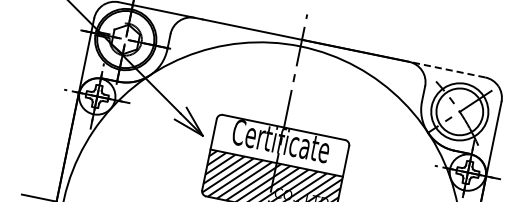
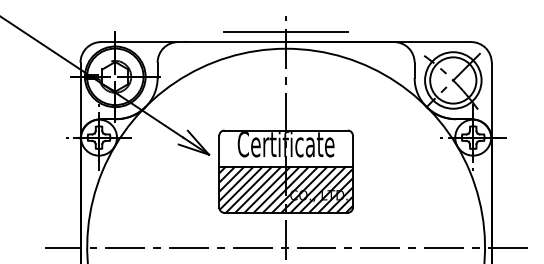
line: (303, 29) -> (285, 31), added
line: (443, 69) -> (429, 42), dashed -> solid

